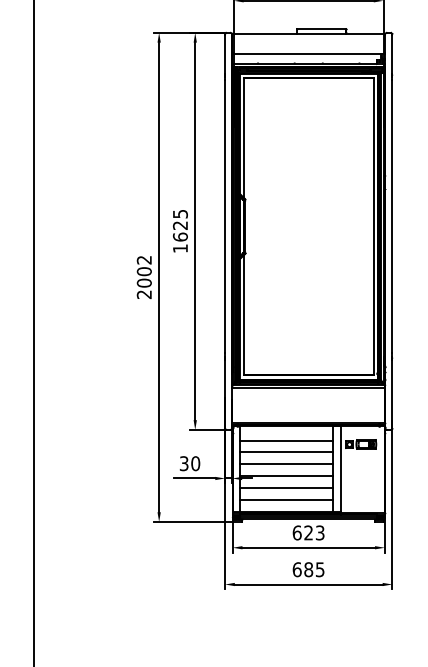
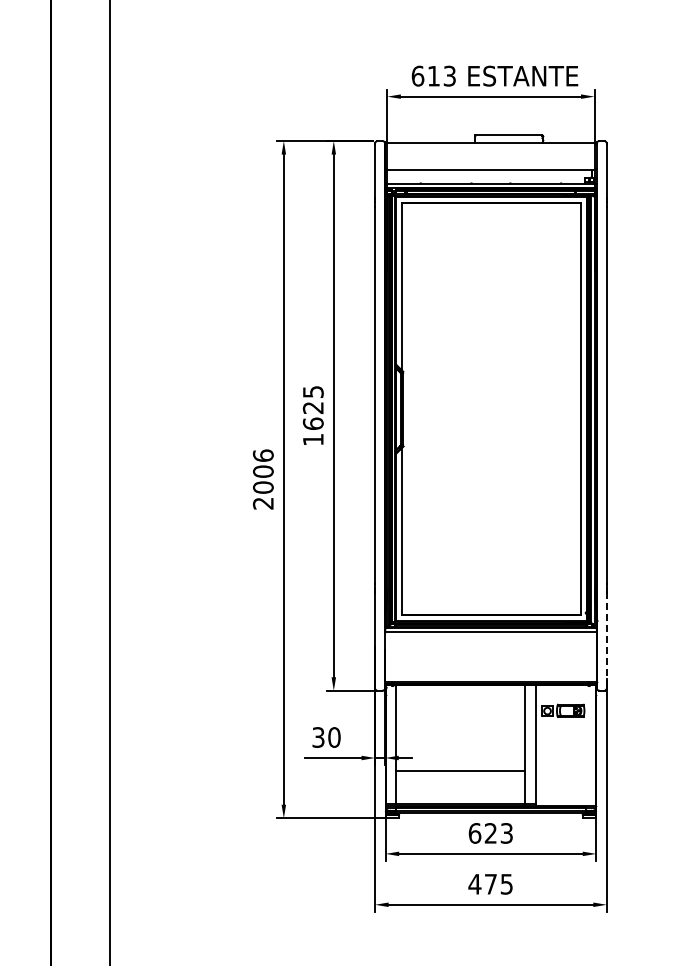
text: (143, 259) -> (262, 455), 2002 -> 2006
line: (392, 392) -> (606, 639), solid -> dashed
line: (286, 441) -> (460, 706), removed
line: (286, 452) -> (460, 722), removed
line: (286, 464) -> (460, 738), removed
line: (286, 475) -> (460, 754), removed
line: (286, 499) -> (460, 787), removed
text: (302, 569) -> (482, 883), 685 -> 475

